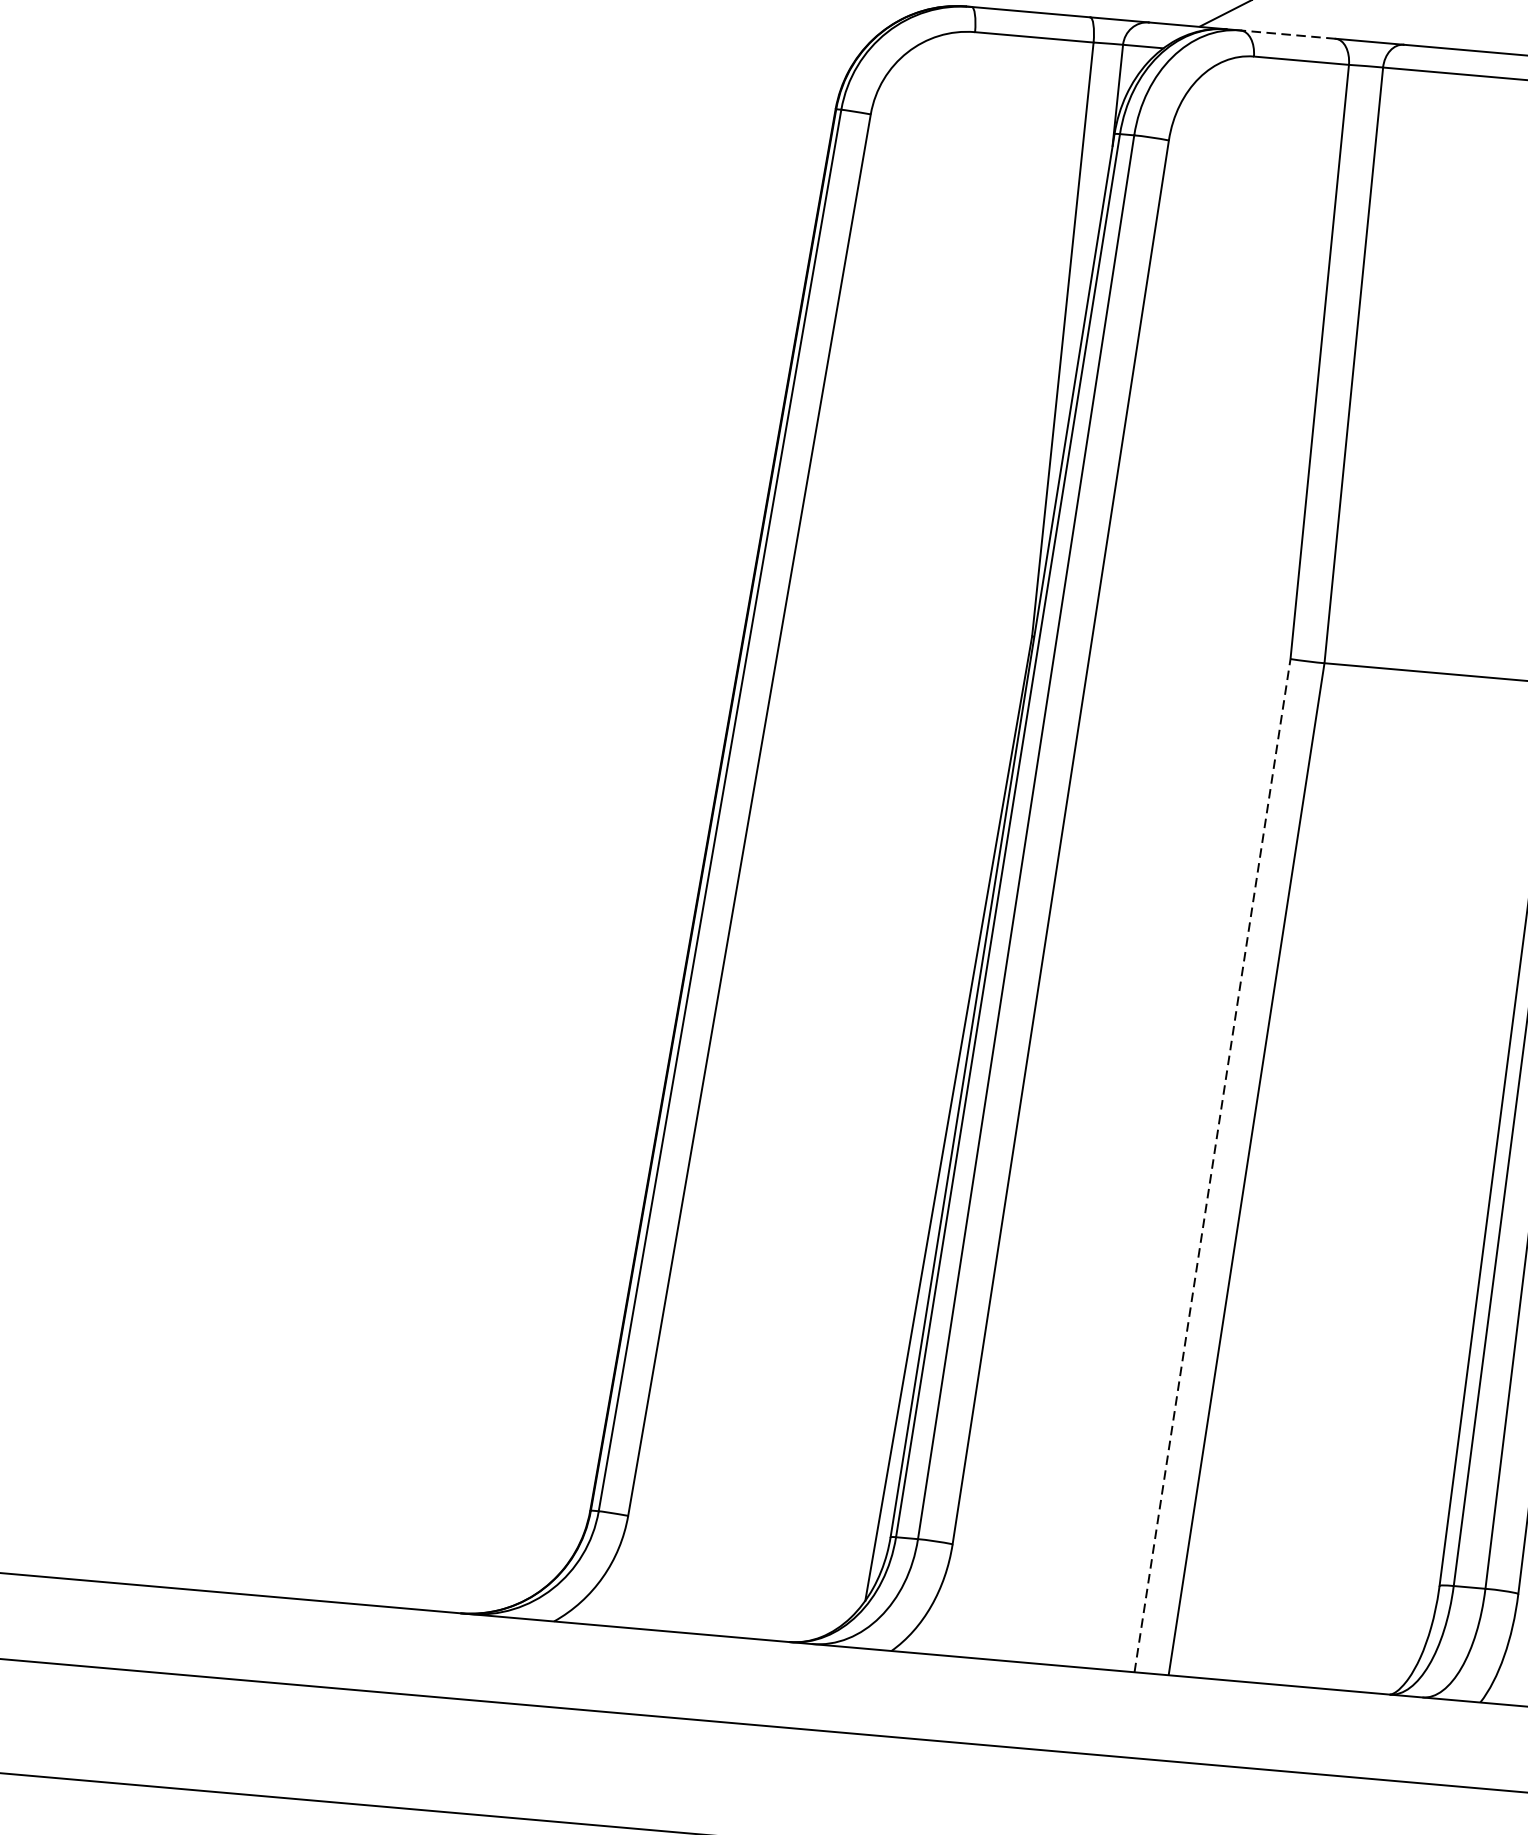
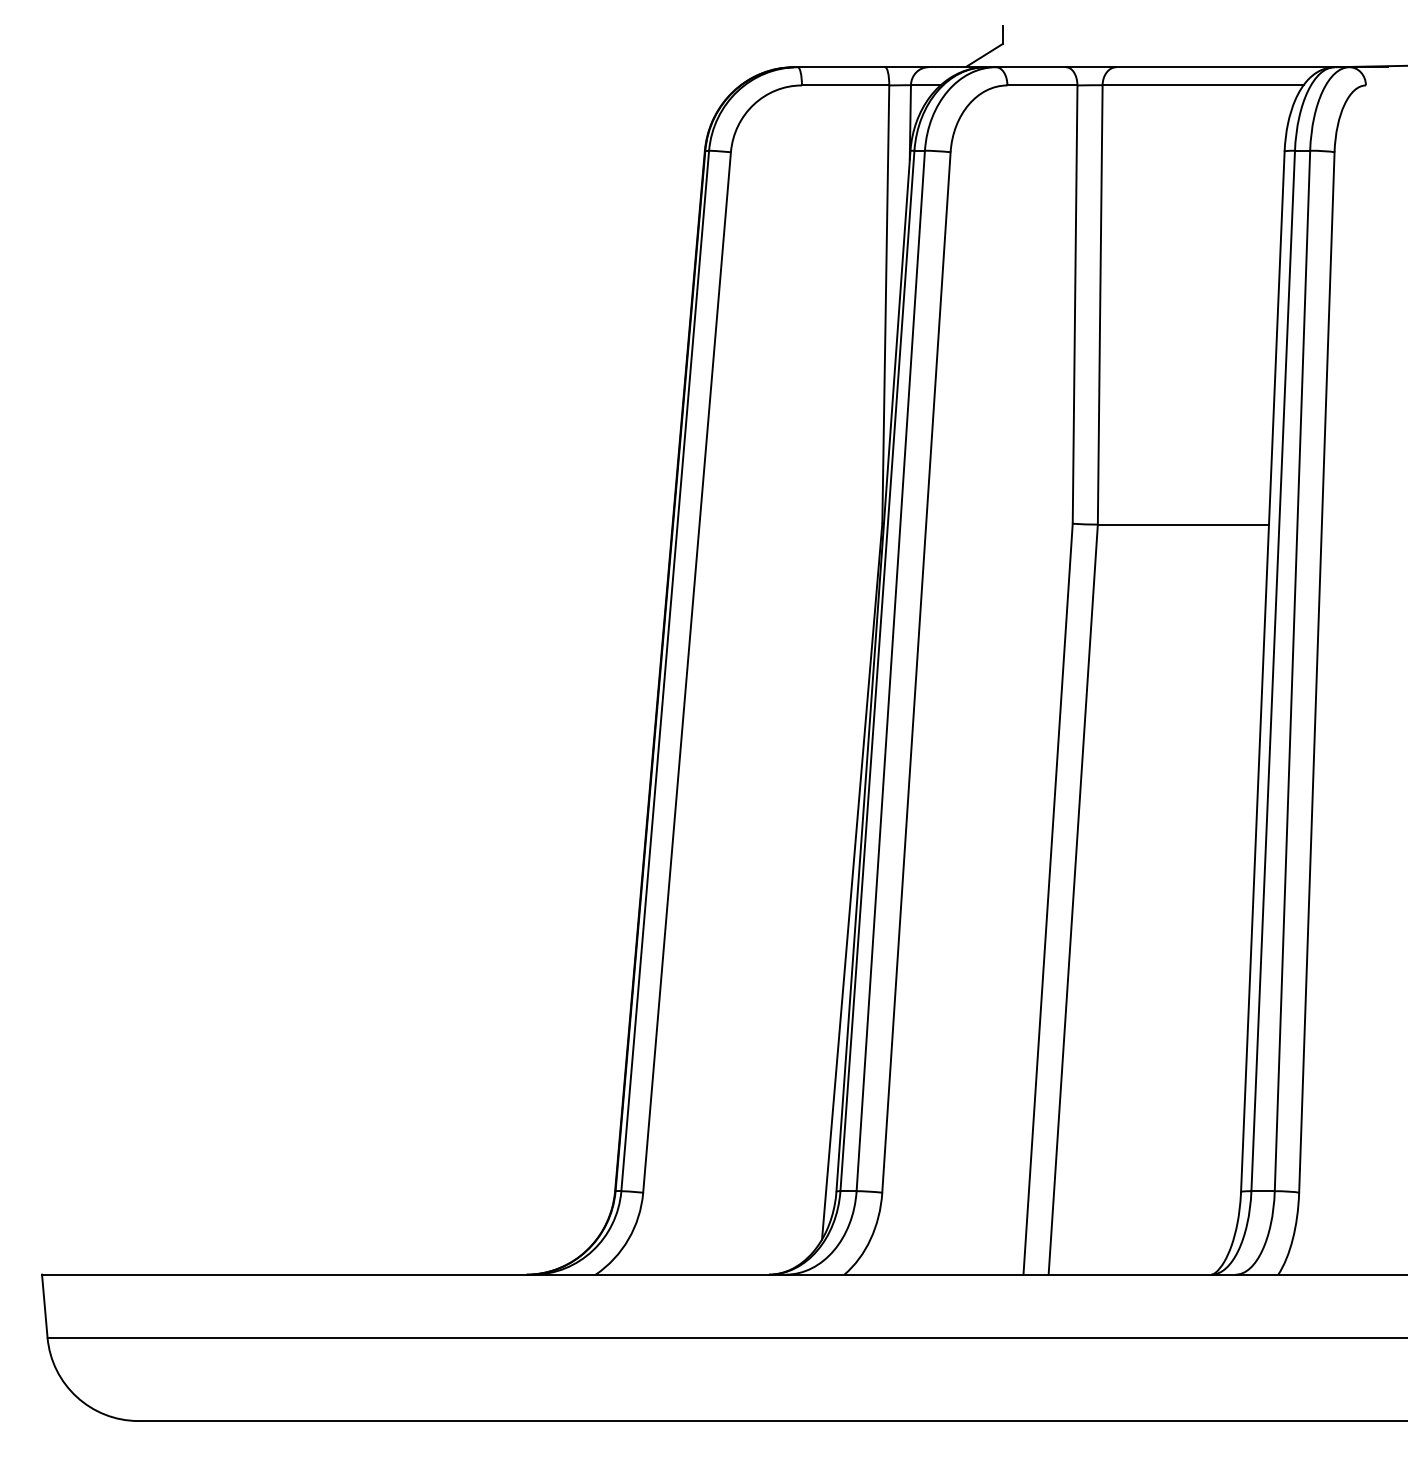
line: (1287, 34) -> (1030, 67), dashed -> solid
line: (1213, 1164) -> (1048, 898), dashed -> solid

